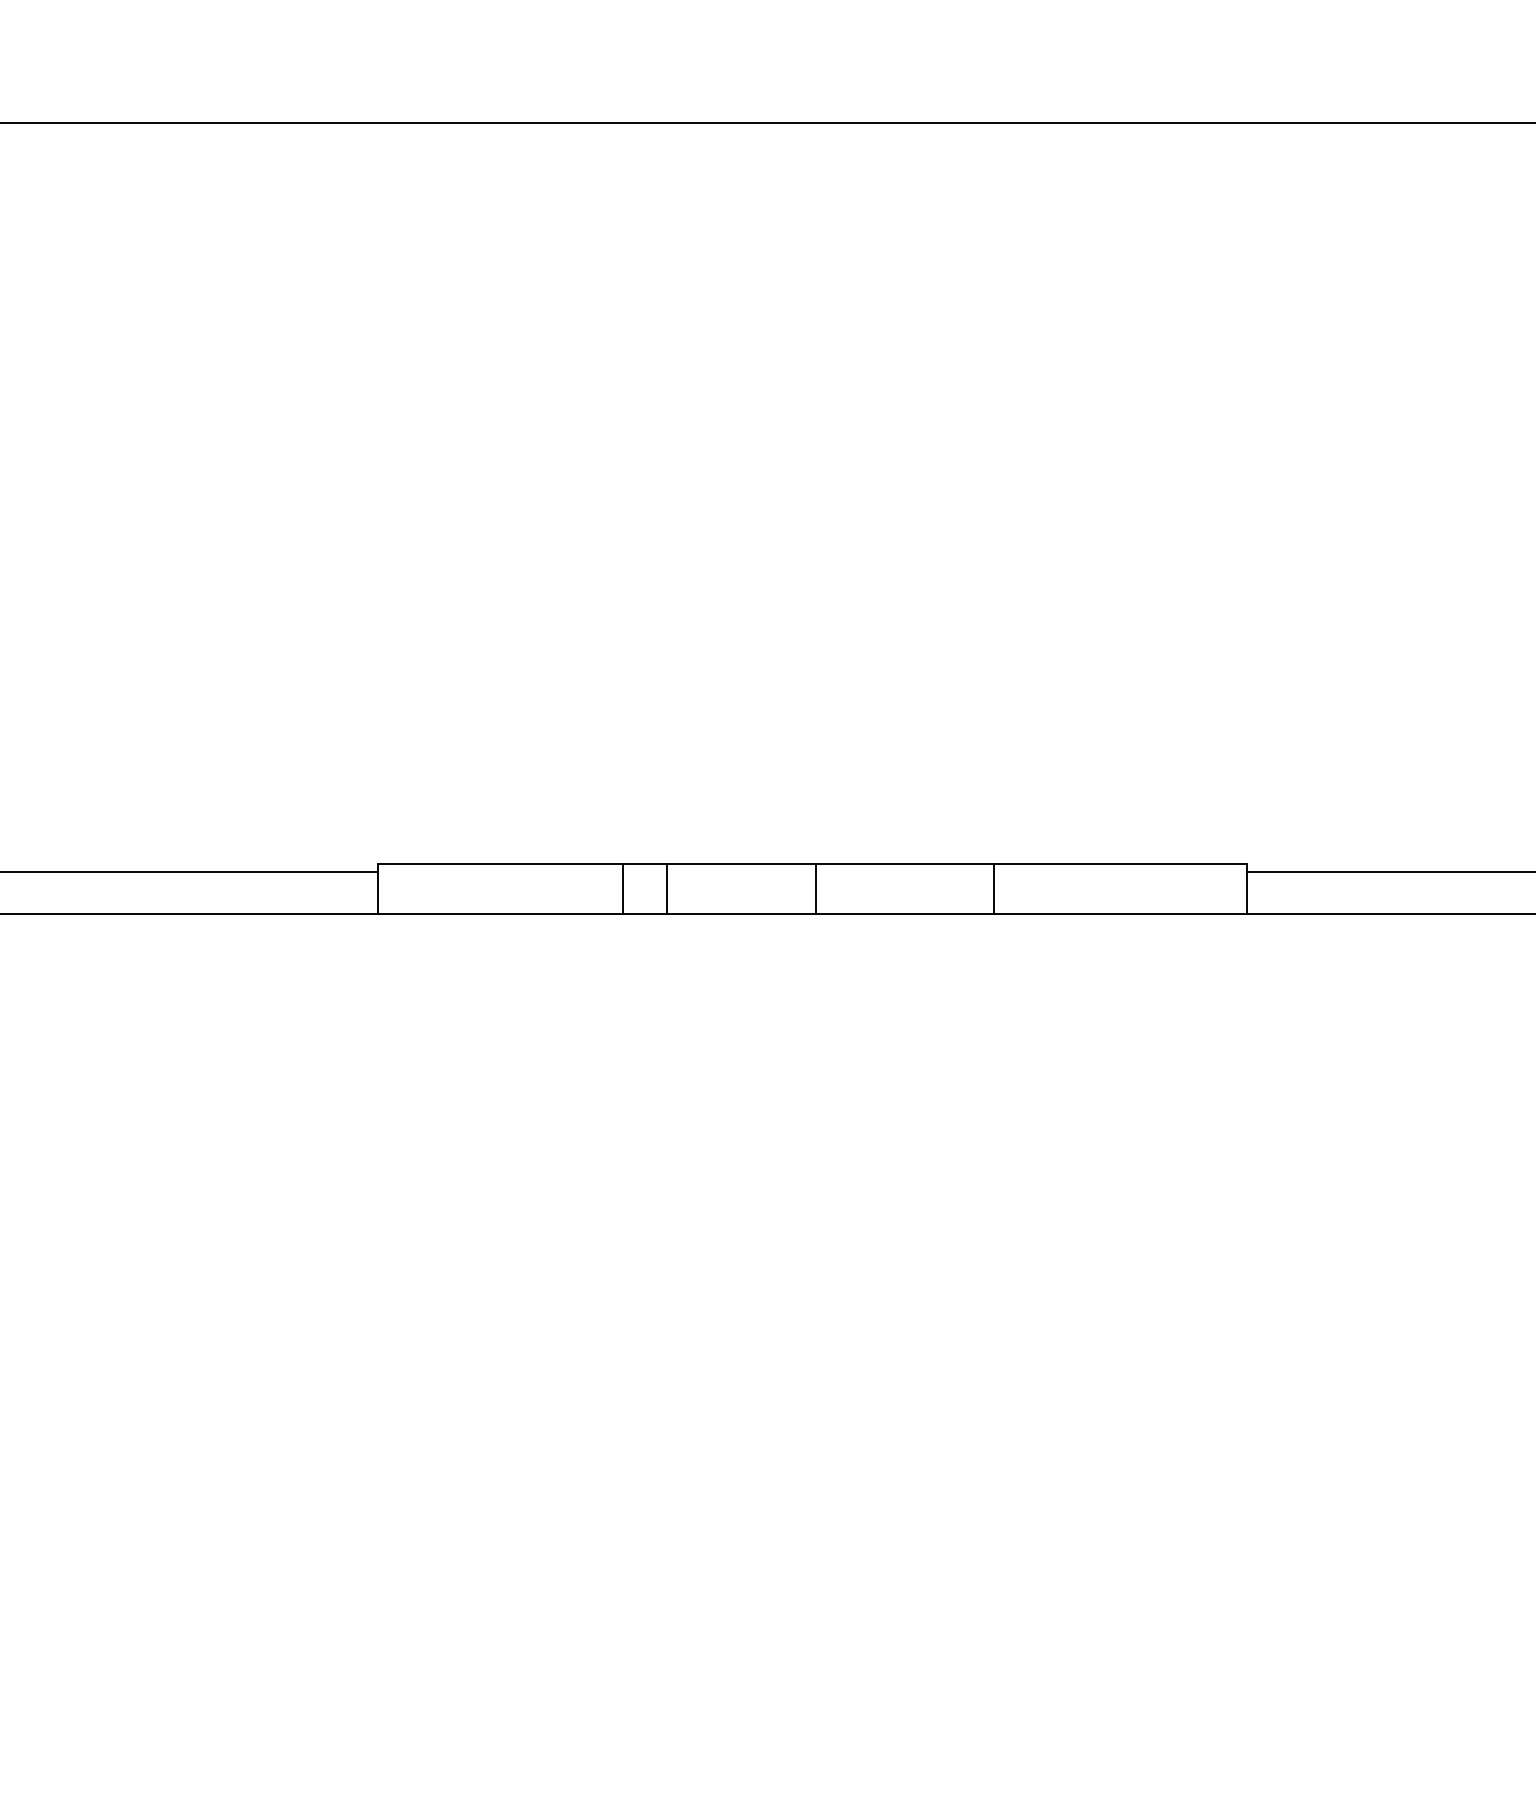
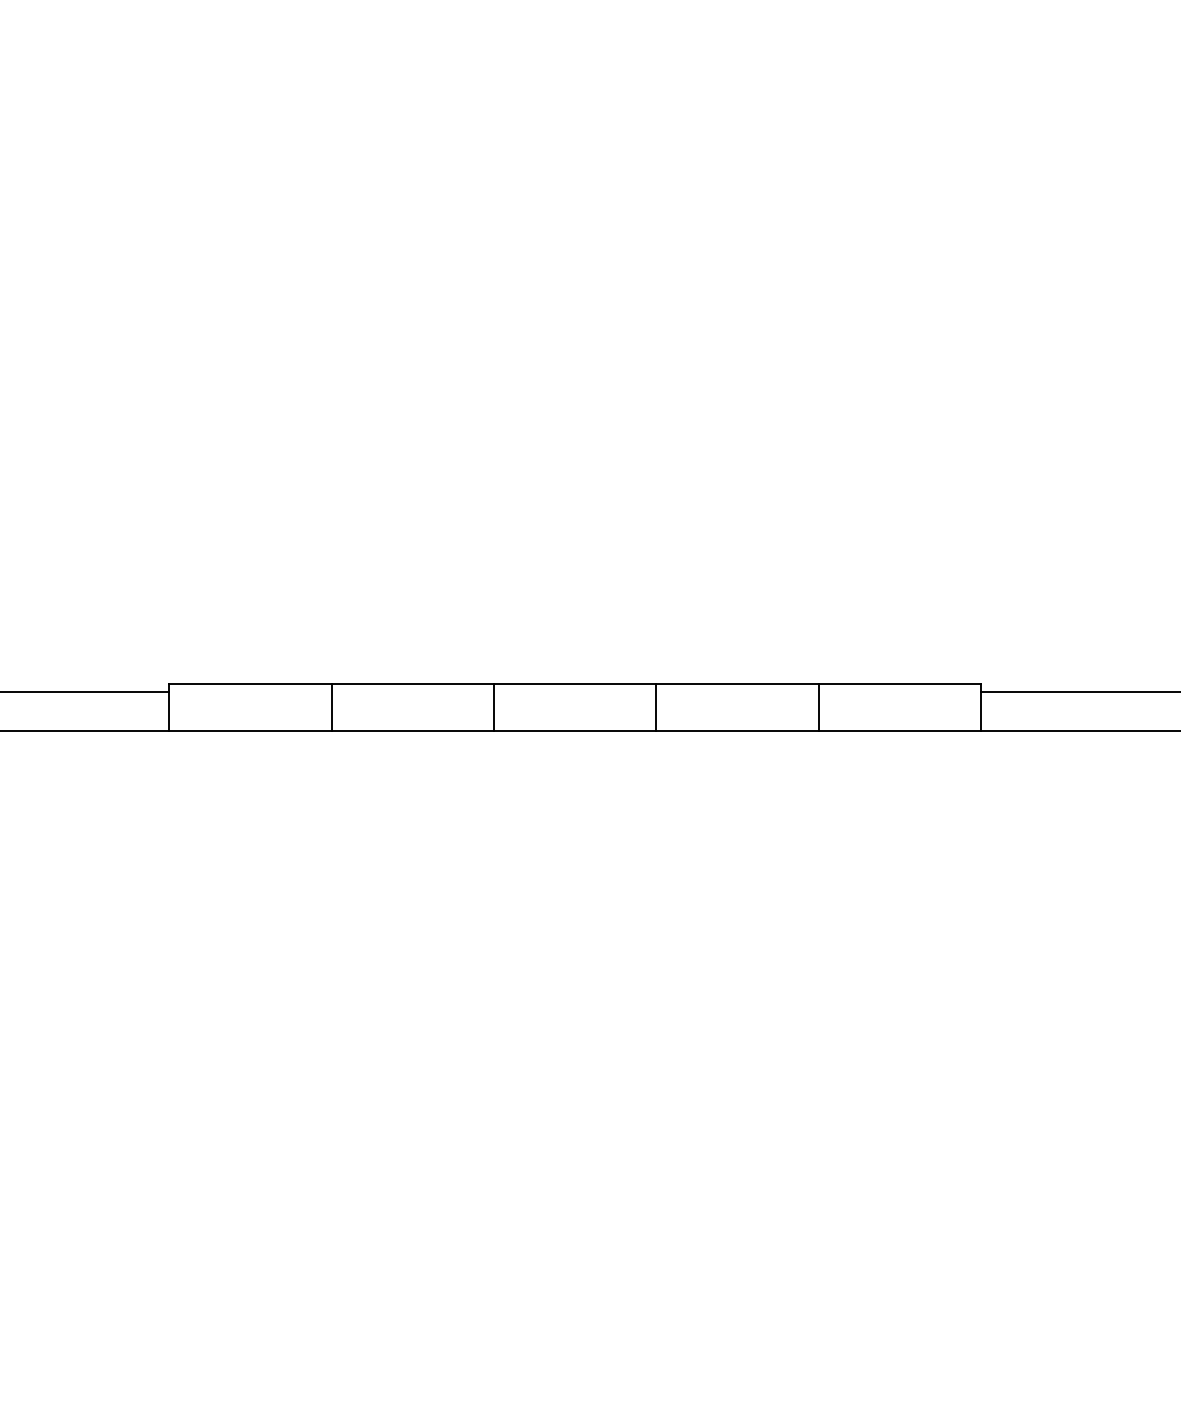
line: (622, 889) -> (331, 707), moved
line: (667, 889) -> (494, 707), moved
line: (816, 889) -> (656, 707), moved
line: (993, 889) -> (818, 707), moved

